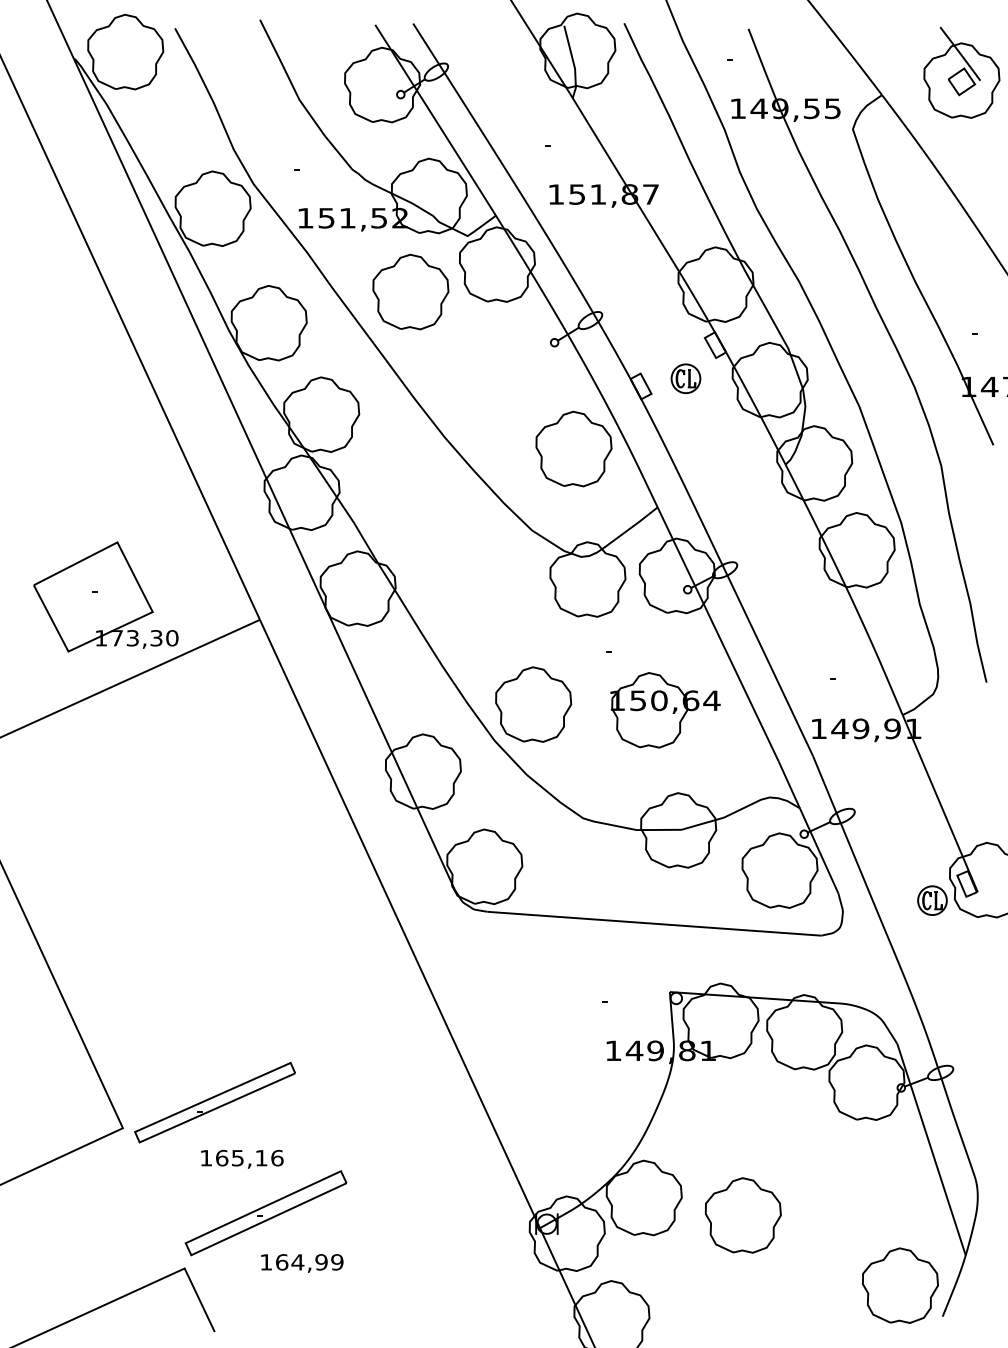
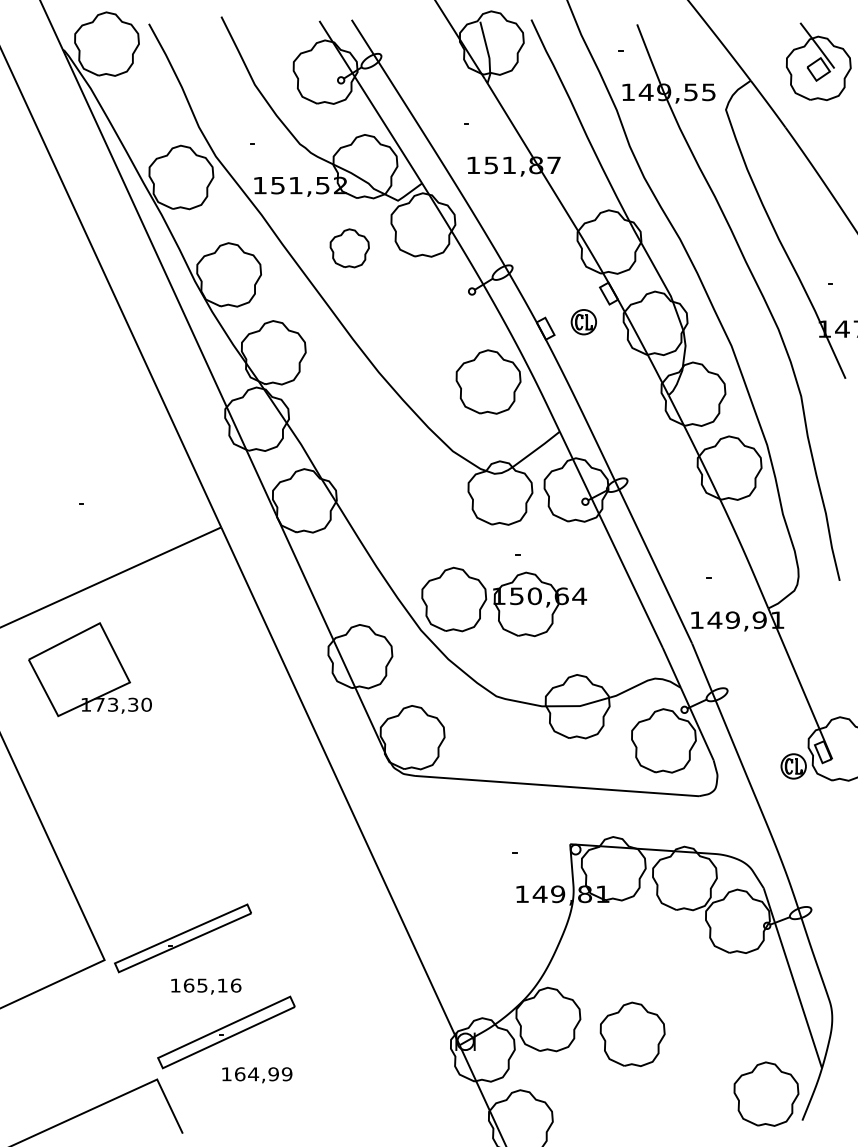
part: (410, 291) -> (349, 247), size x0.6
part: (105, 596) -> (89, 669), moved
part: (665, 710) -> (540, 604), moved

